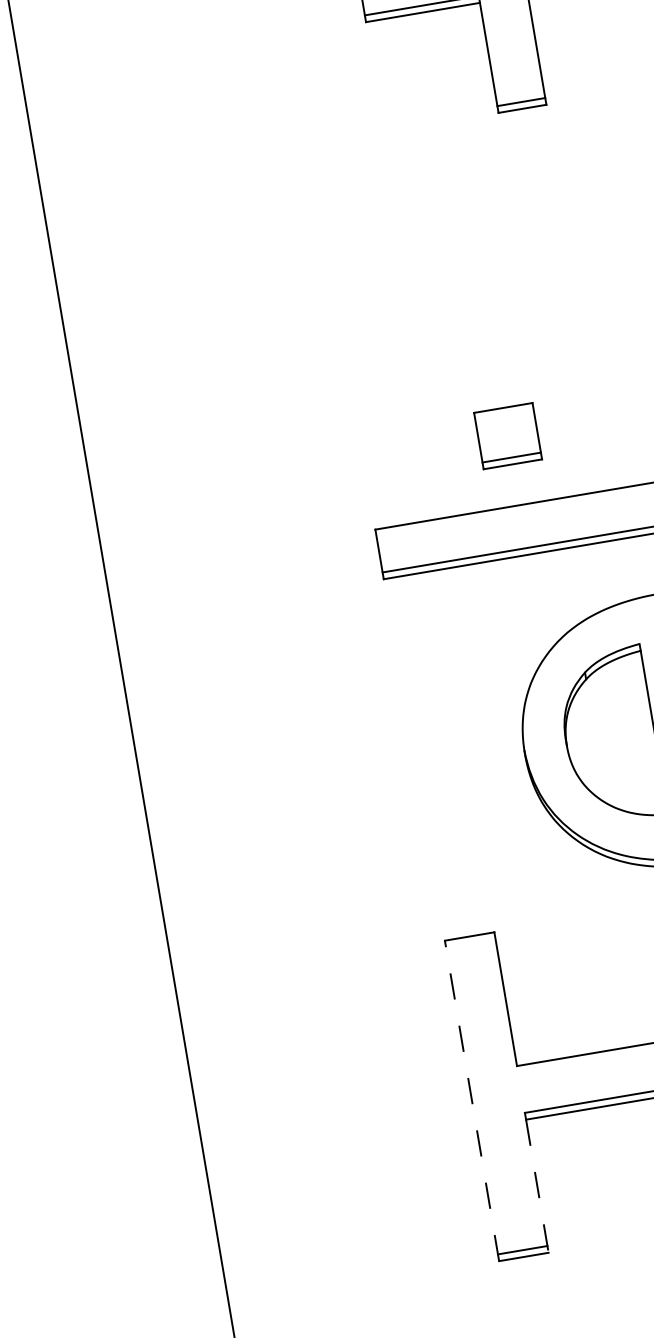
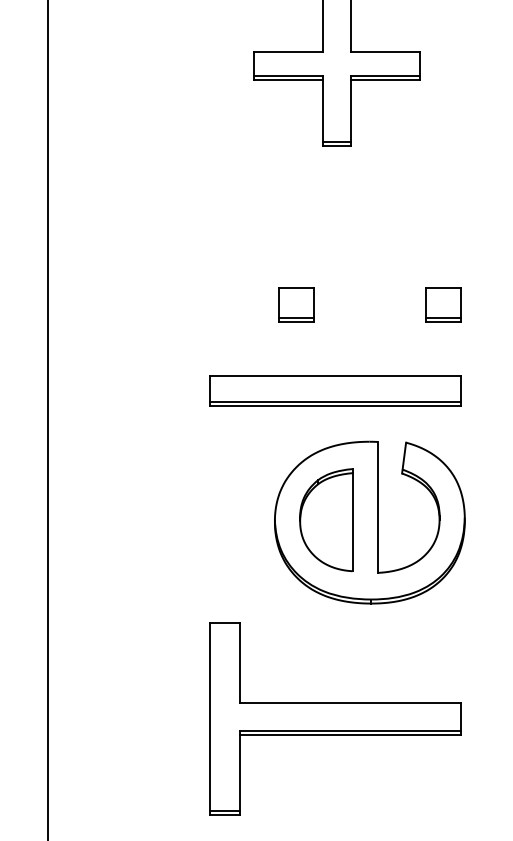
part: (508, 435) -> (296, 304), moved
line: (471, 1100) -> (209, 718), dashed -> solid
line: (537, 1185) -> (239, 774), dashed -> solid

